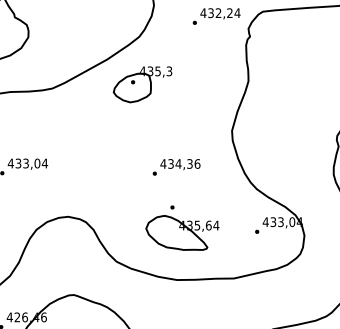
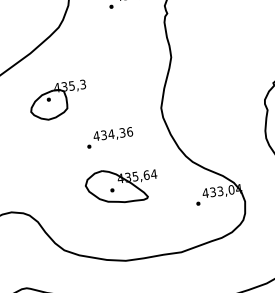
part: (142, 84) -> (58, 100), moved
text: (176, 167) -> (109, 137), moved
part: (182, 232) -> (121, 185), moved

